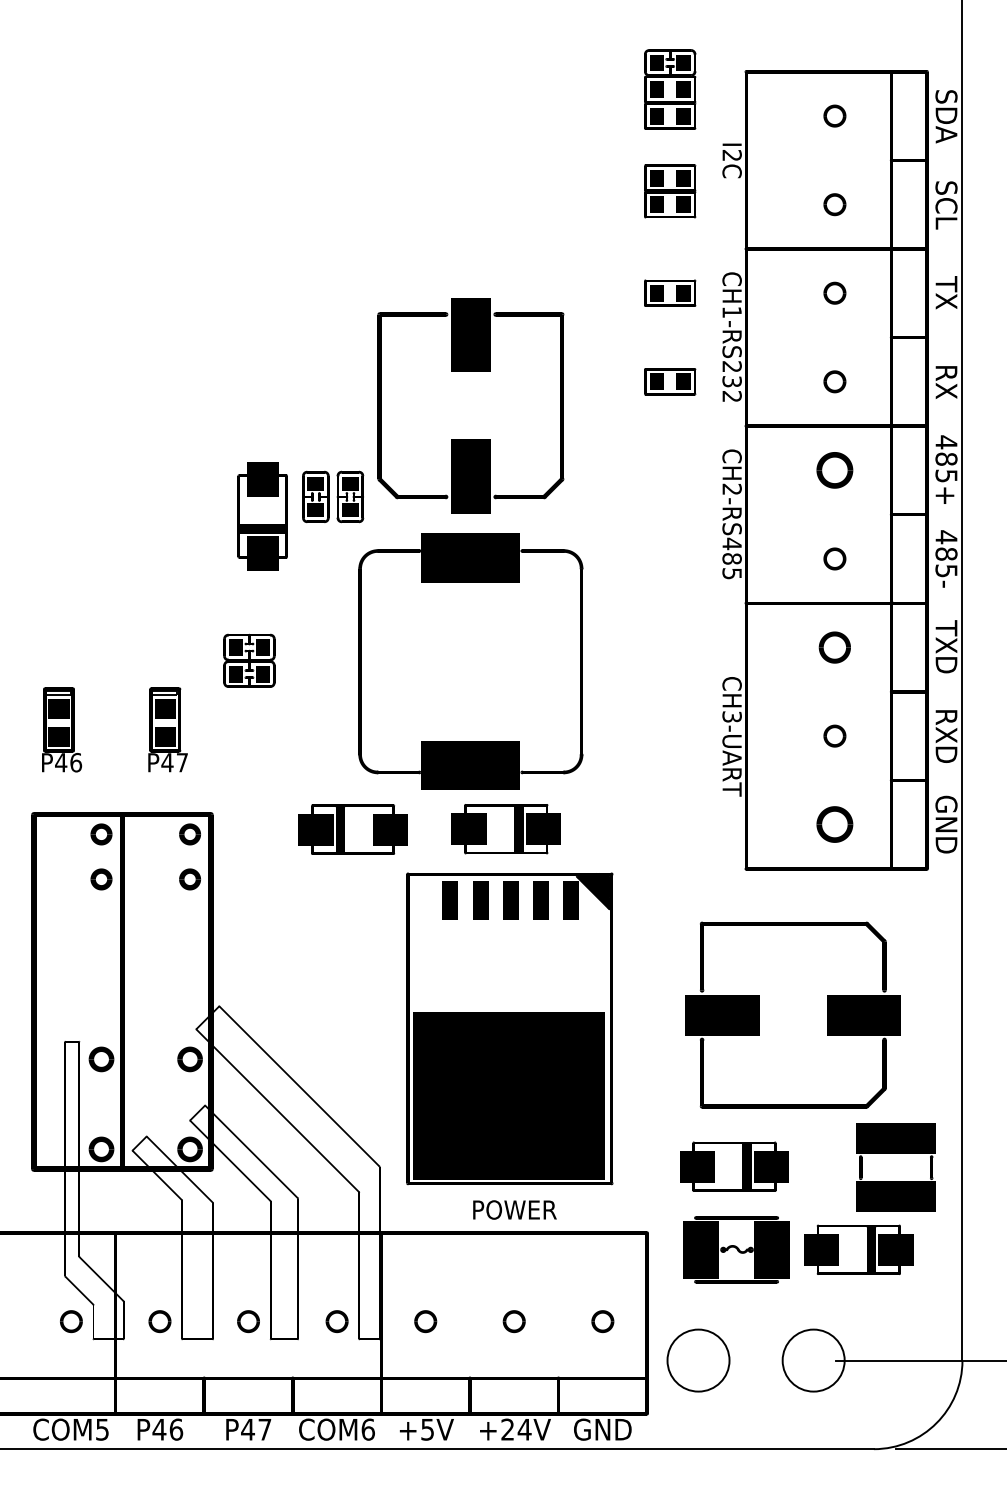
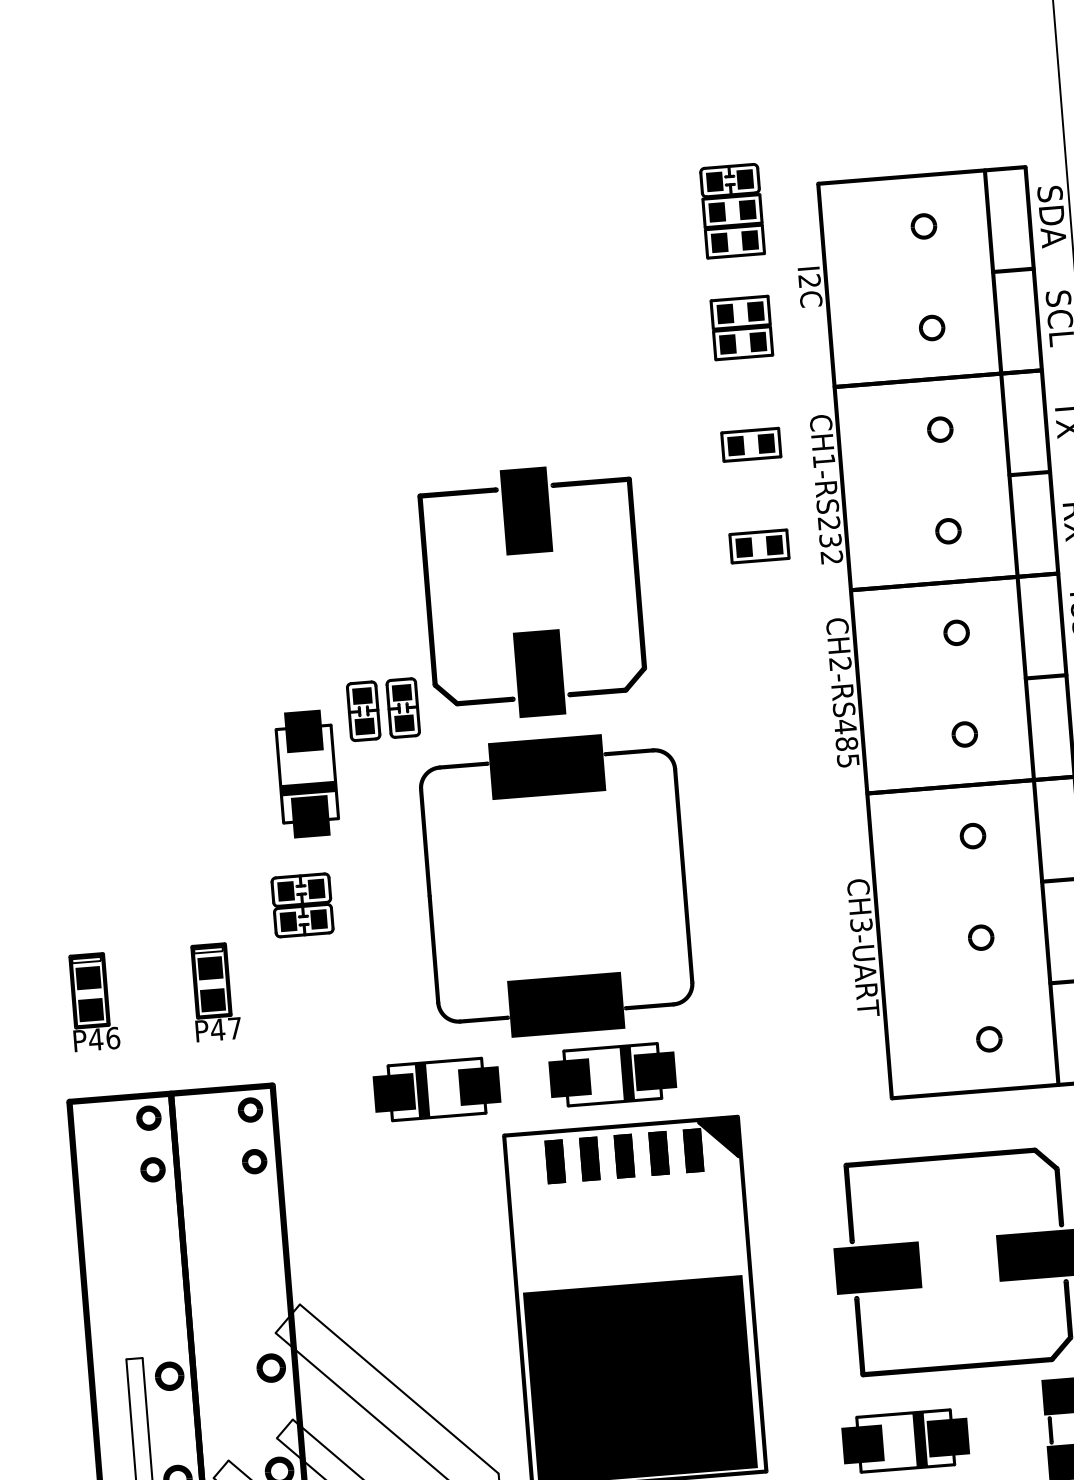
part: (834, 470) -> (956, 633), size x0.62
part: (262, 516) -> (307, 774), moved
part: (834, 647) -> (972, 836), size x0.71
part: (834, 824) -> (988, 1039), size x0.62

